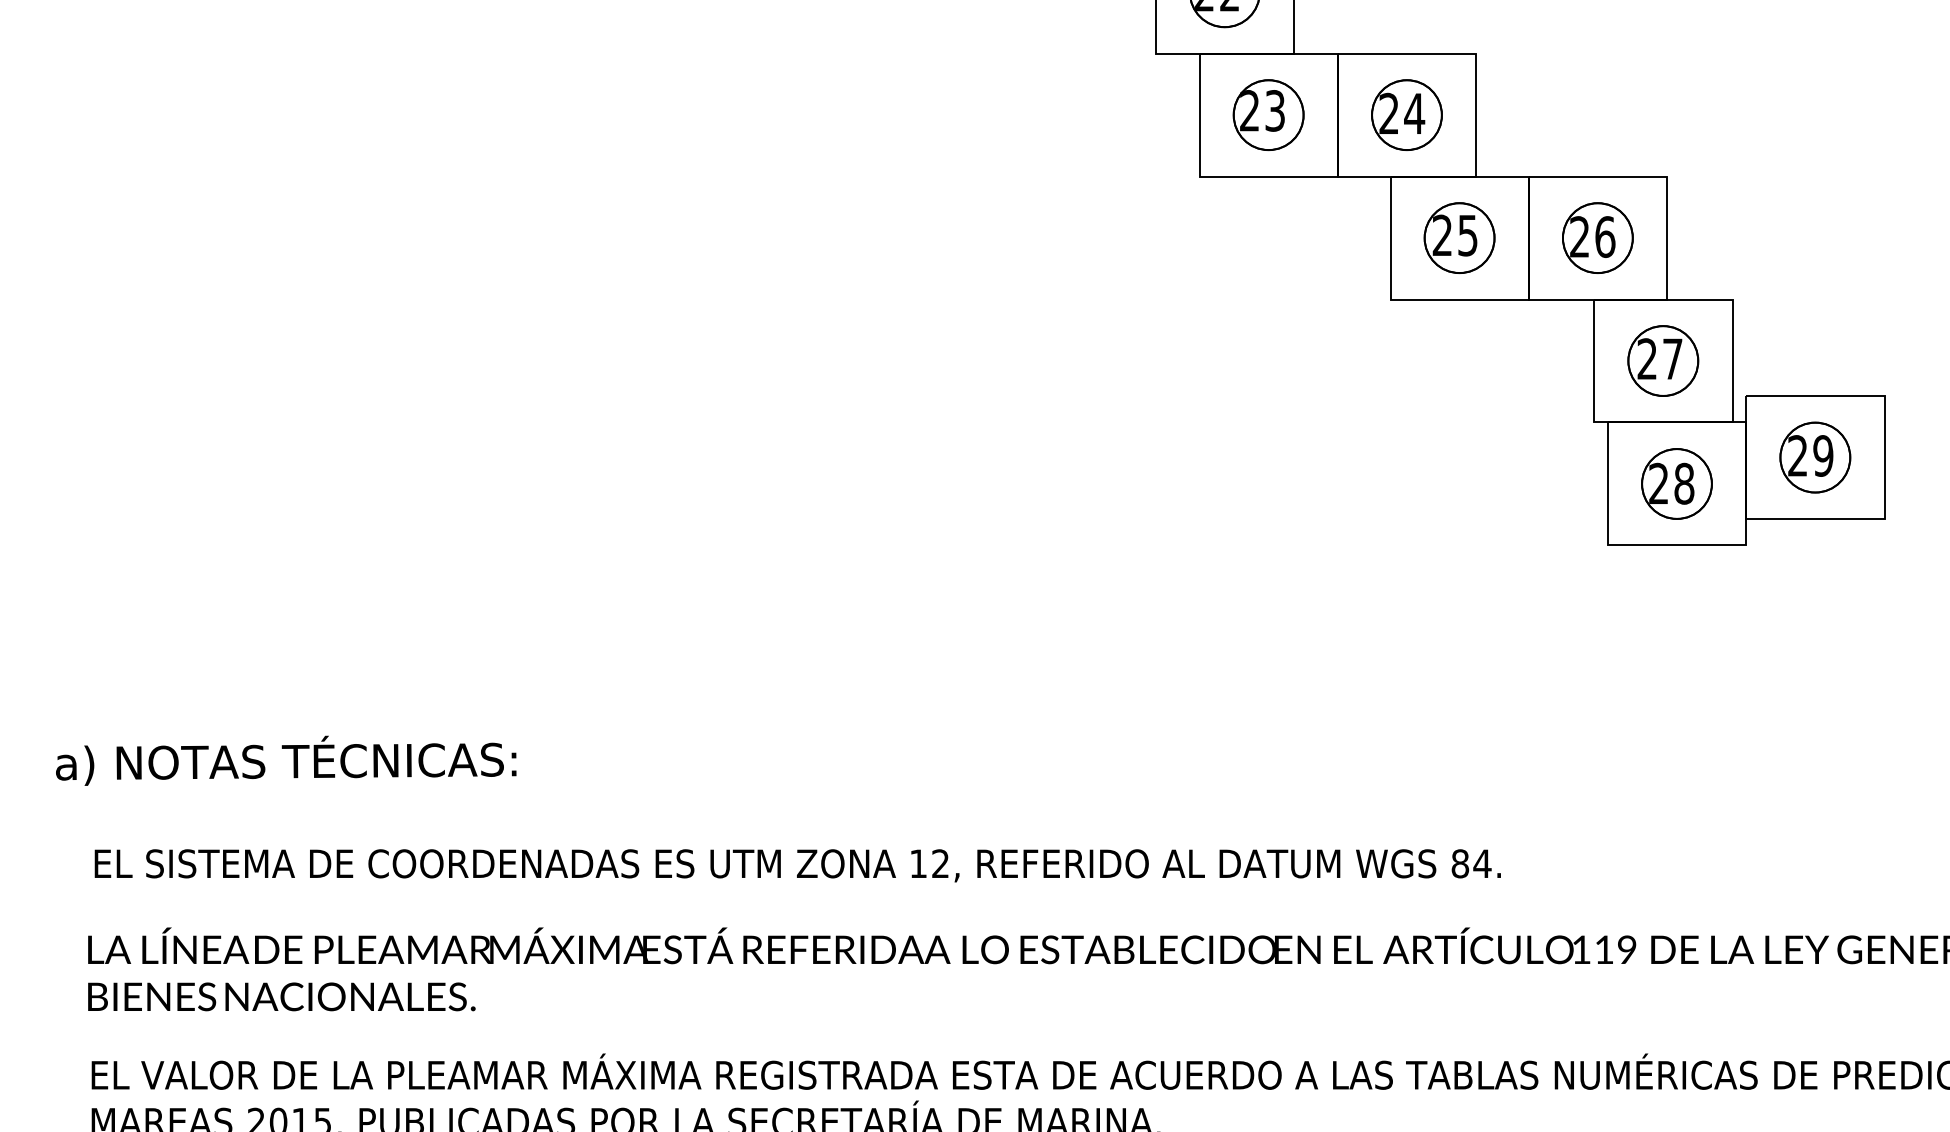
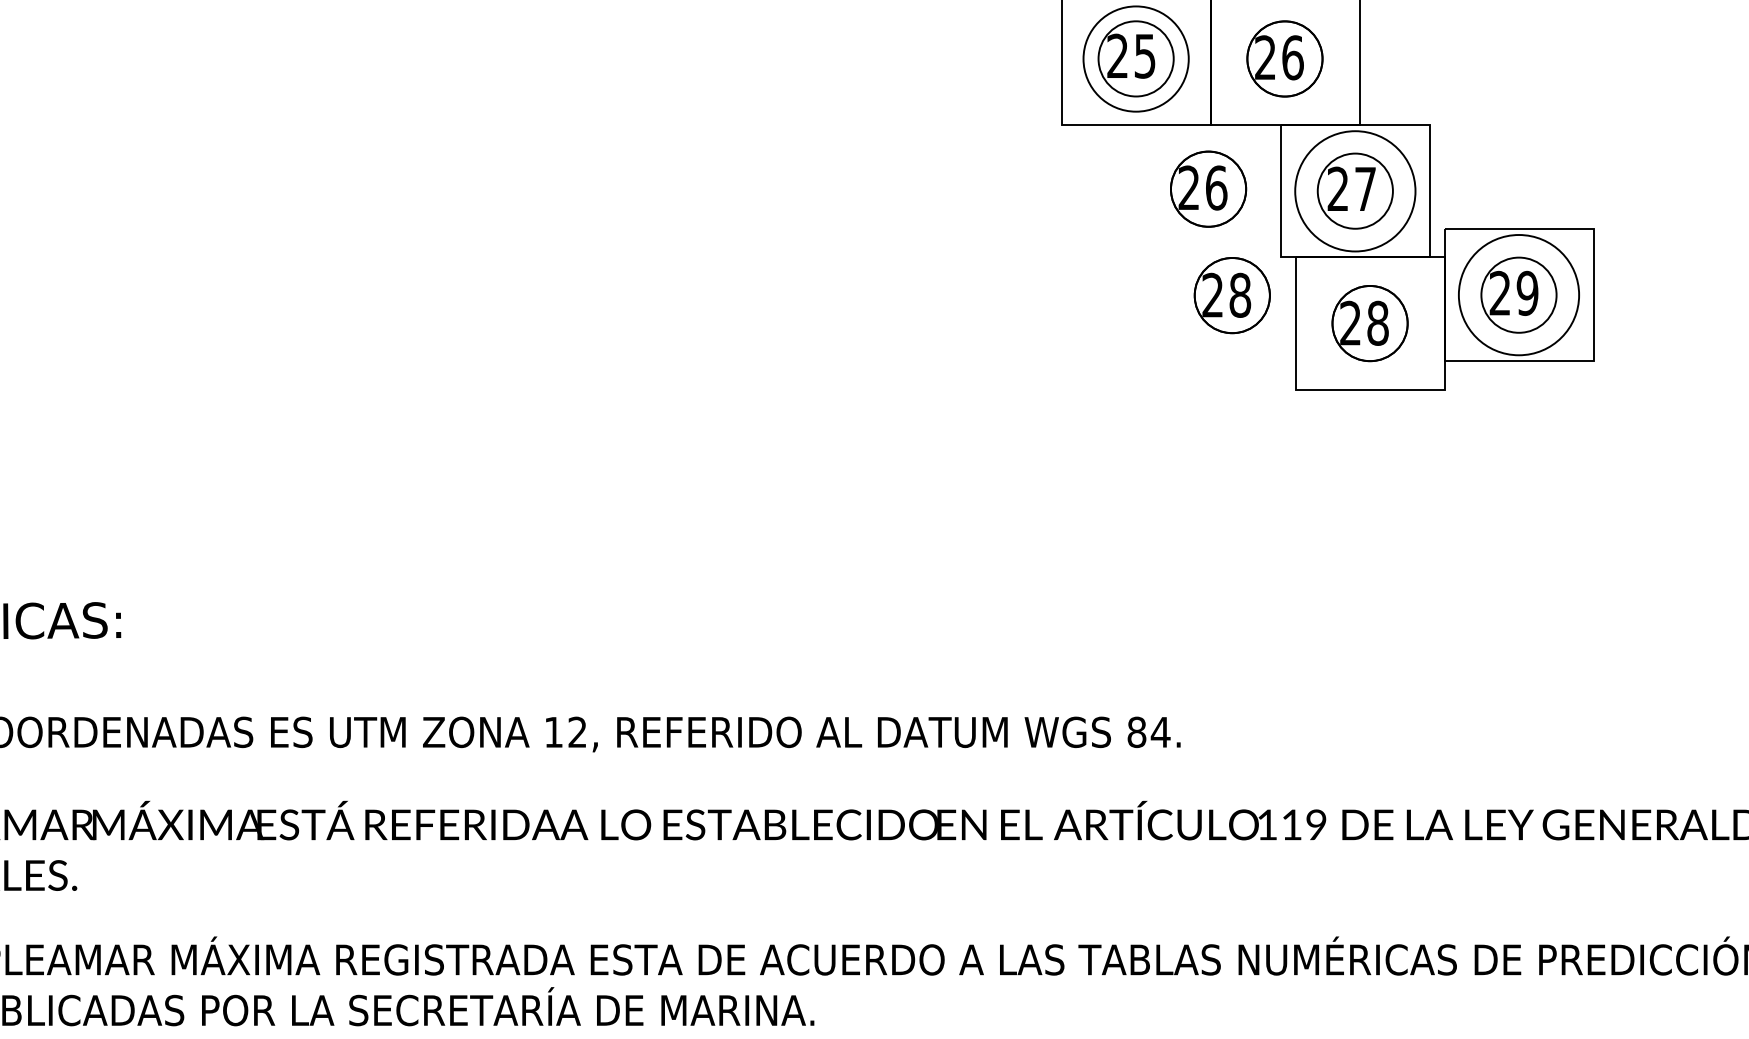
circle: (1459, 238) -> (1136, 59), size x1.4
part: (1526, 358) -> (1208, 188), added
circle: (1663, 361) -> (1355, 191), size x1.6
part: (1548, 457) -> (1231, 295), added
circle: (1815, 457) -> (1519, 295), size x1.6

